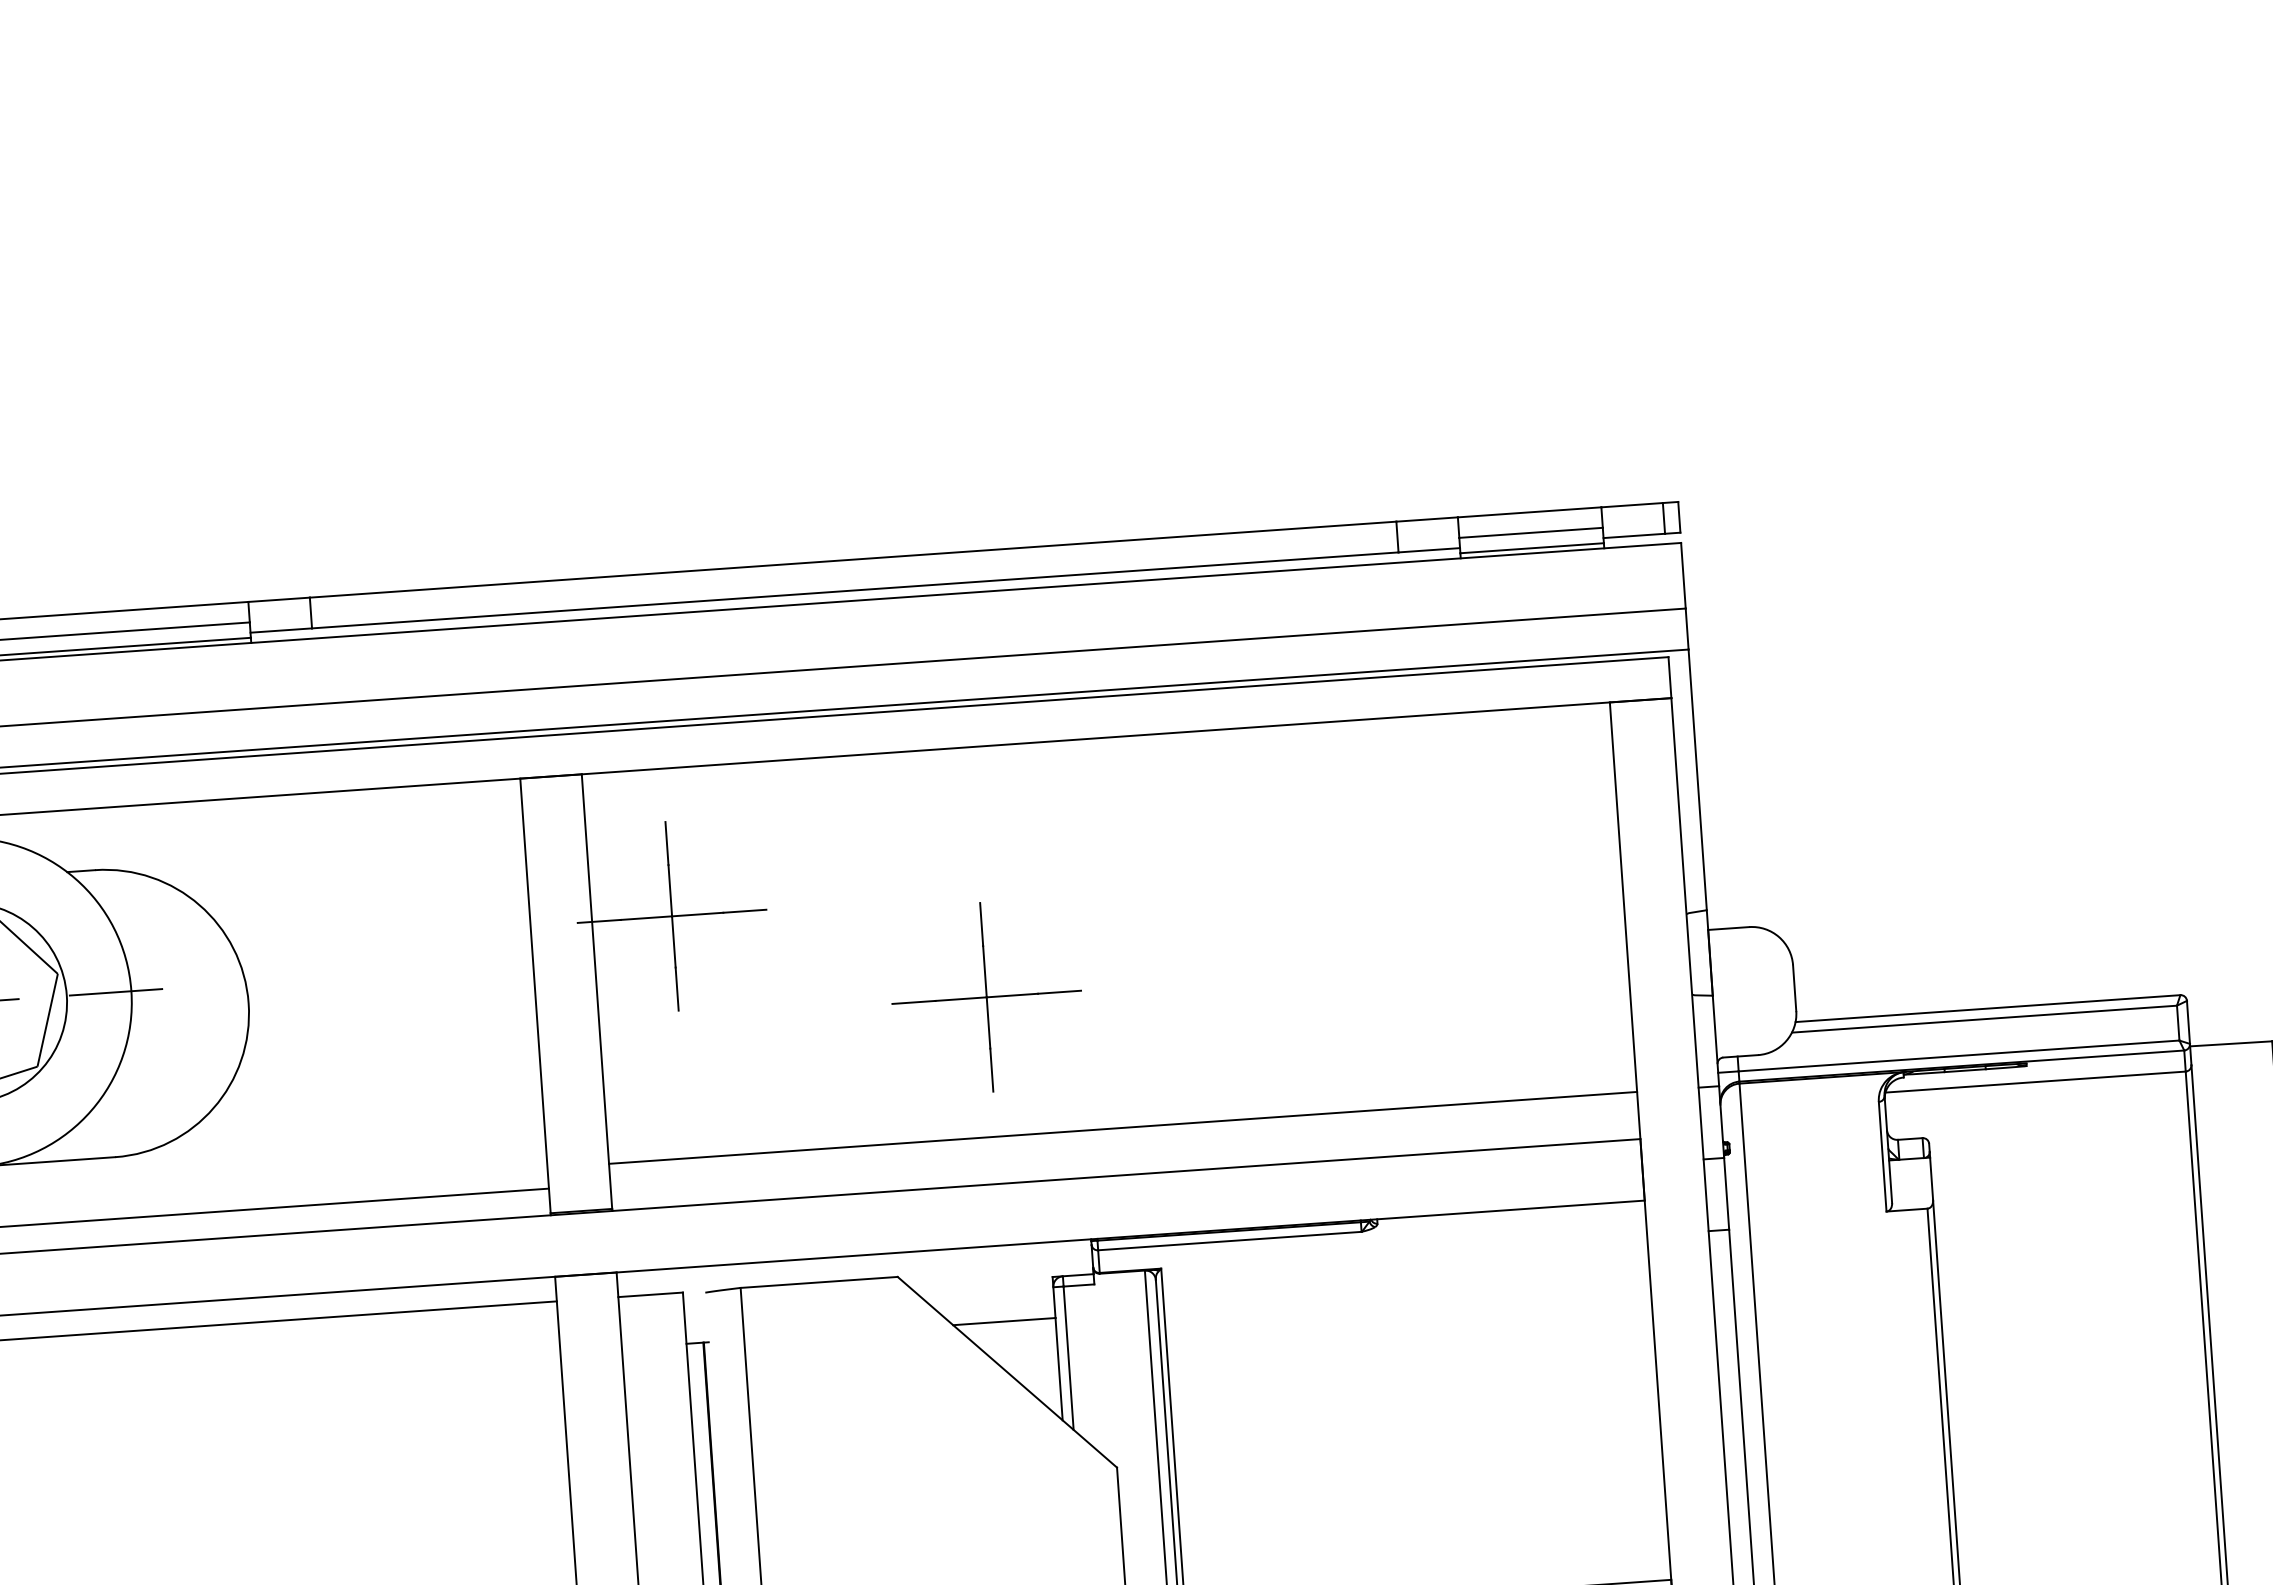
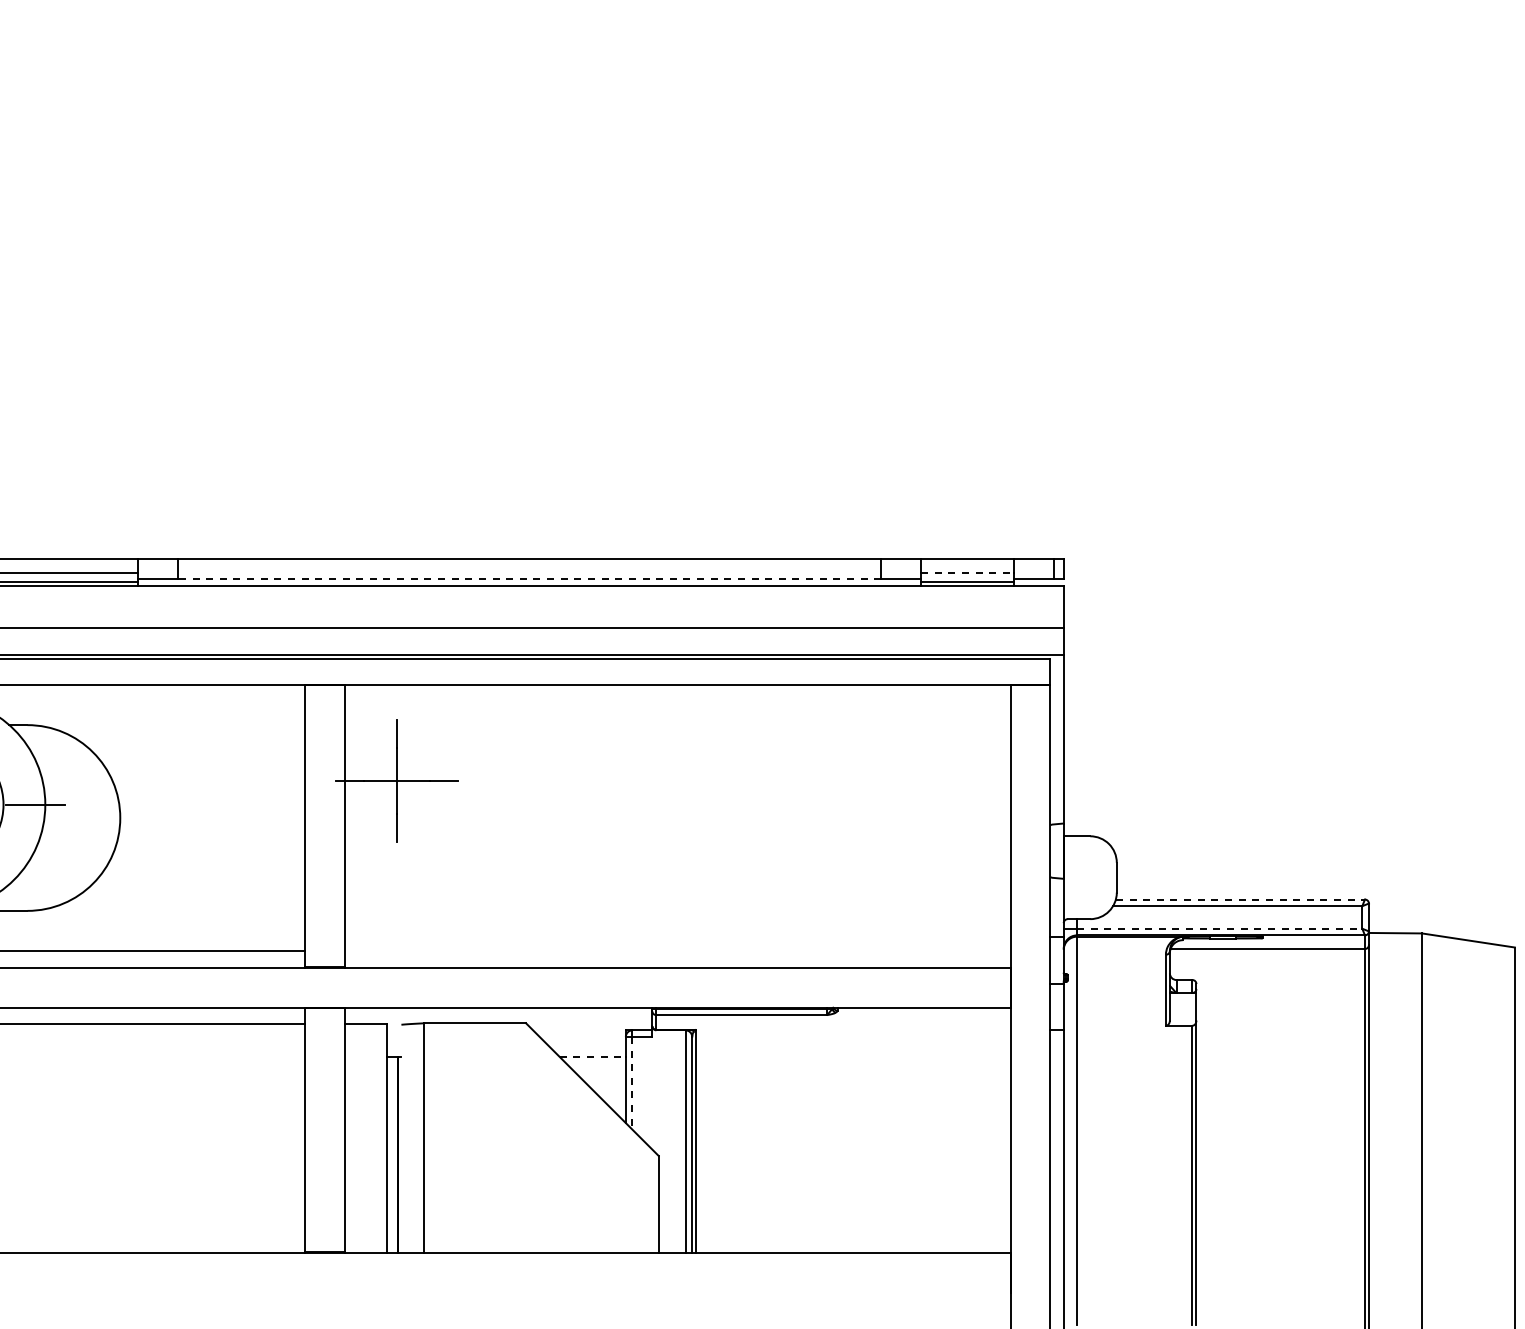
line: (1532, 532) -> (968, 572), solid -> dashed
line: (855, 590) -> (529, 579), solid -> dashed
part: (985, 996) -> (595, 846), removed
line: (1988, 1008) -> (1240, 899), solid -> dashed
line: (1958, 1055) -> (1219, 928), solid -> dashed
line: (1122, 1128) -> (677, 937), removed
line: (1005, 1320) -> (593, 1056), solid -> dashed
line: (1068, 1358) -> (632, 1083), solid -> dashed

